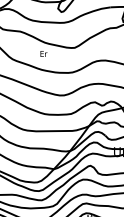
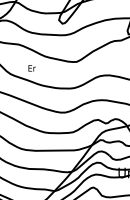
text: (43, 53) -> (31, 67), moved

